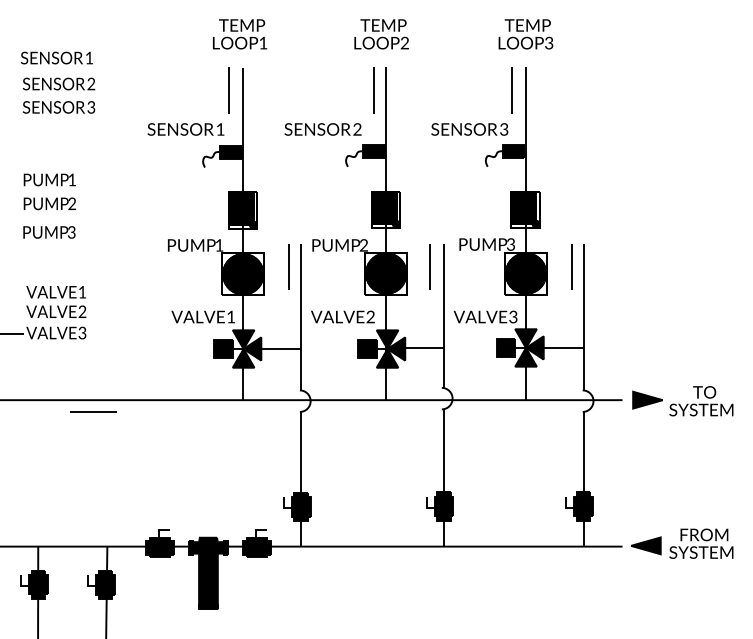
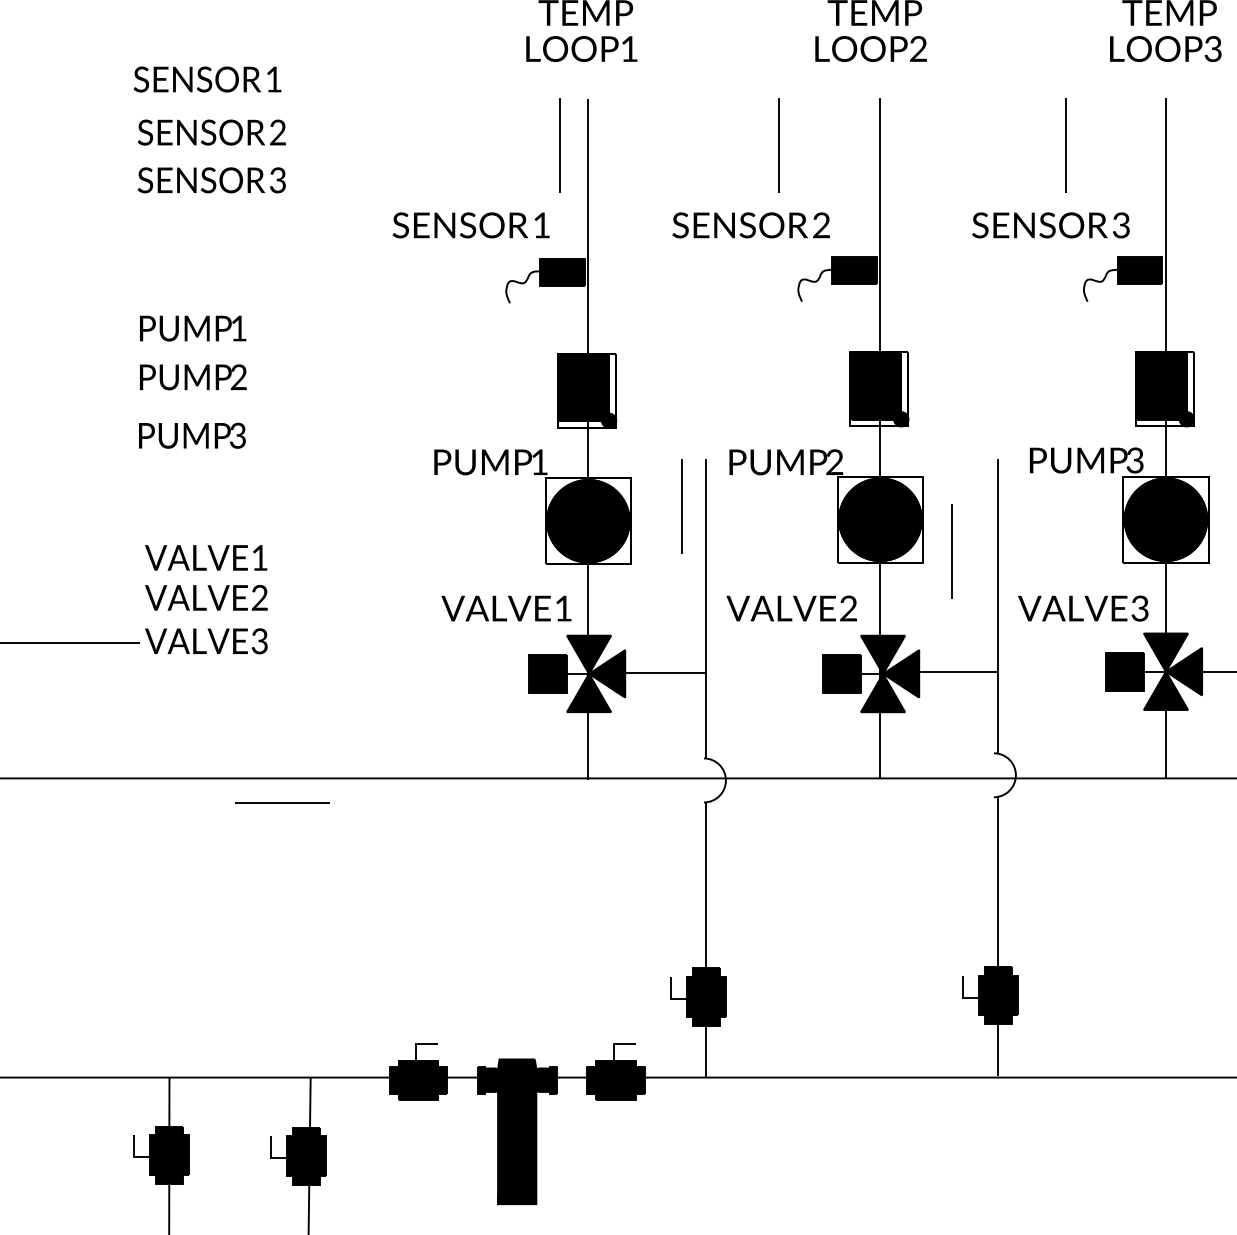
line: (373, 90) -> (778, 145), moved
line: (511, 90) -> (1064, 145), moved
line: (429, 266) -> (950, 550), moved

